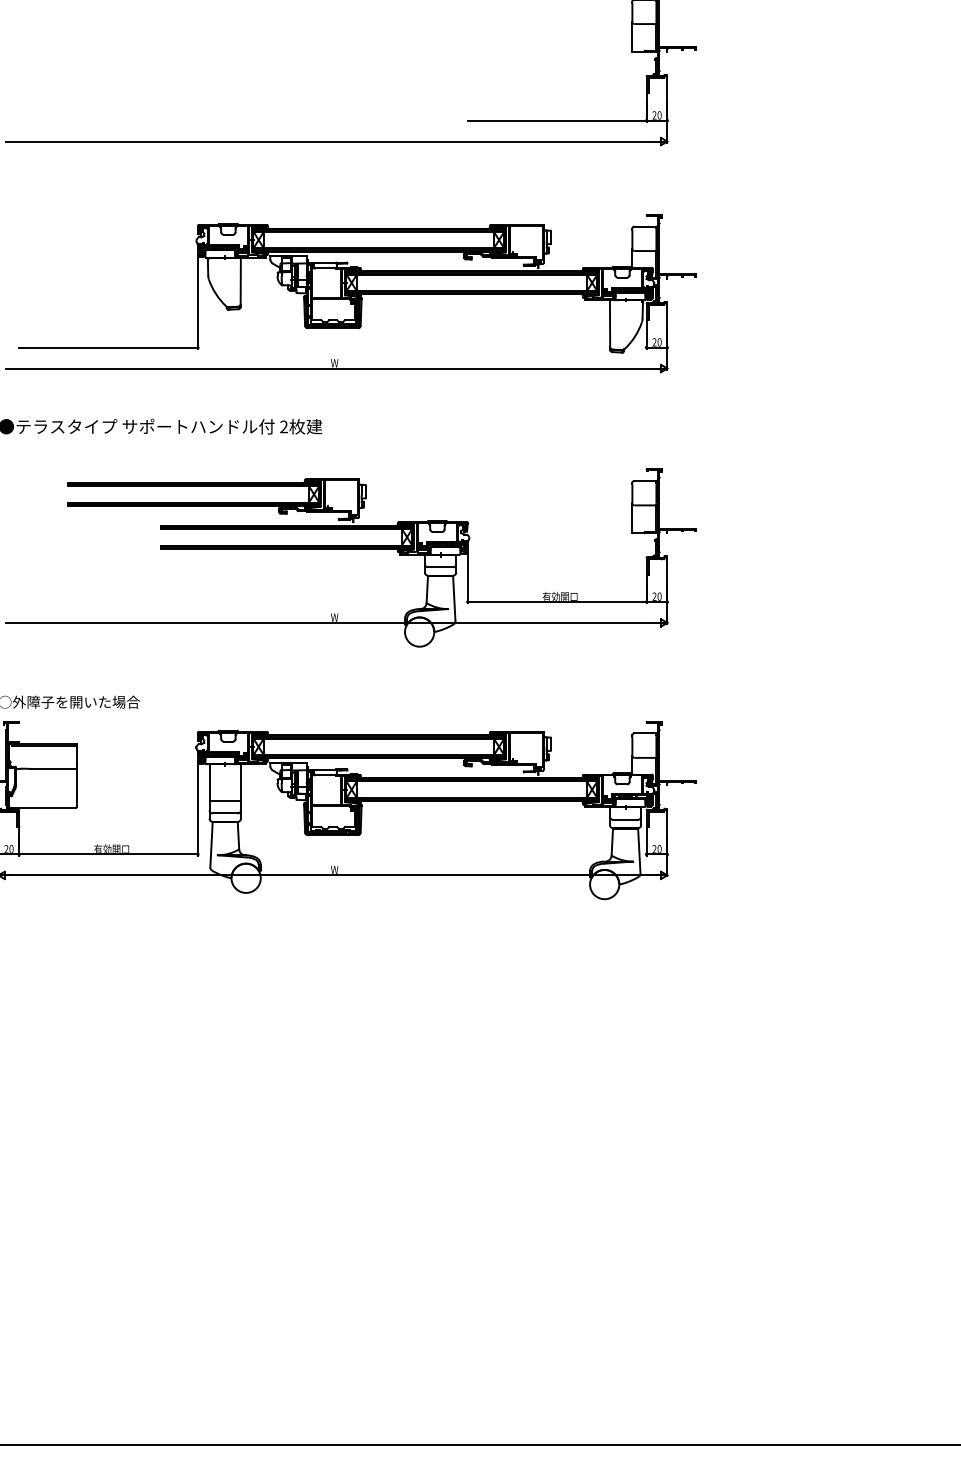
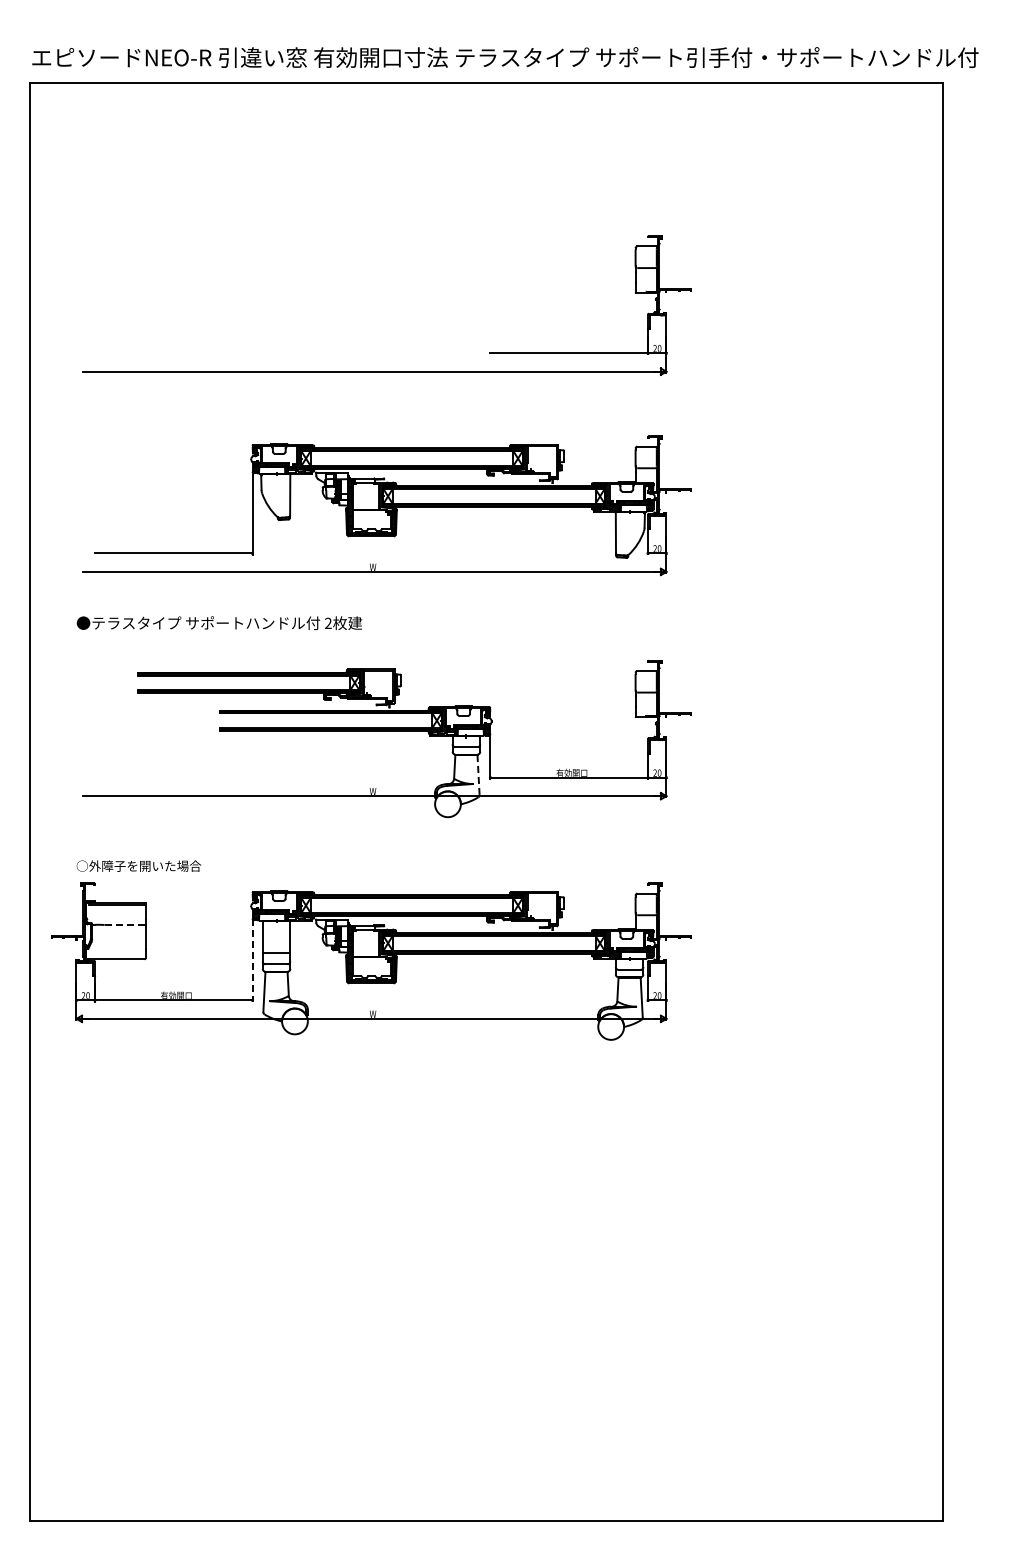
line: (454, 598) -> (478, 774), solid -> dashed
line: (53, 768) -> (125, 924), solid -> dashed
line: (197, 809) -> (252, 960), solid -> dashed

